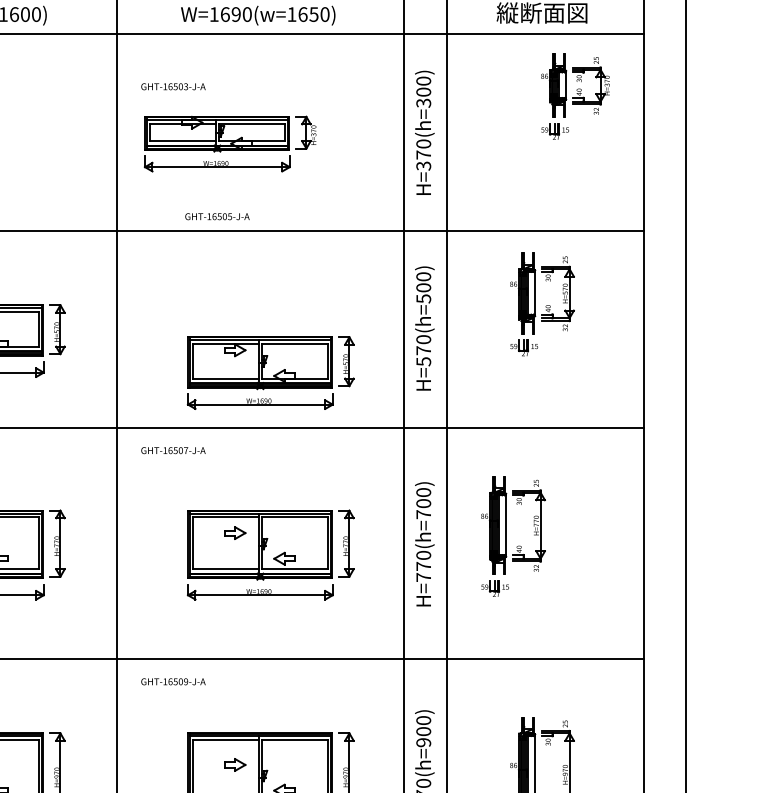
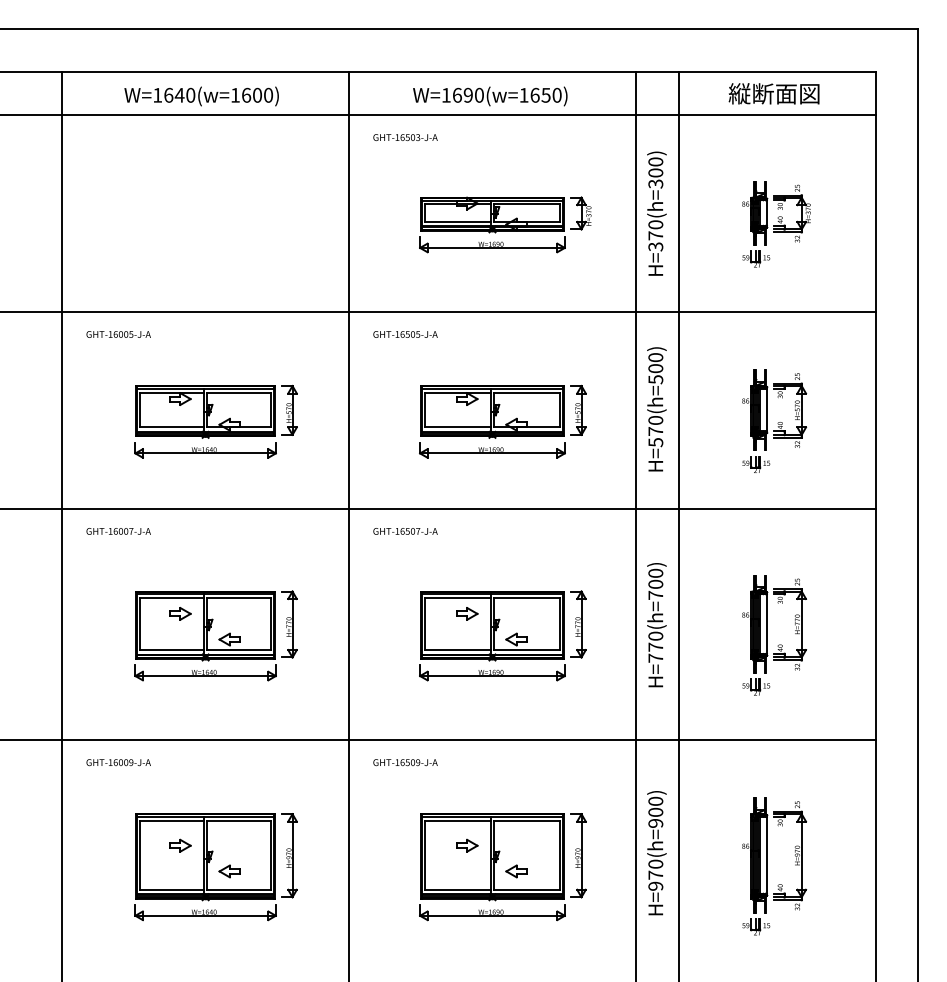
text: (173, 86) -> (405, 137), moved
part: (575, 96) -> (776, 224), moved
part: (230, 143) -> (505, 224), moved
text: (217, 216) -> (405, 334), moved
part: (542, 303) -> (774, 420), moved
part: (270, 372) -> (502, 421), moved
part: (506, 536) -> (767, 635), moved

